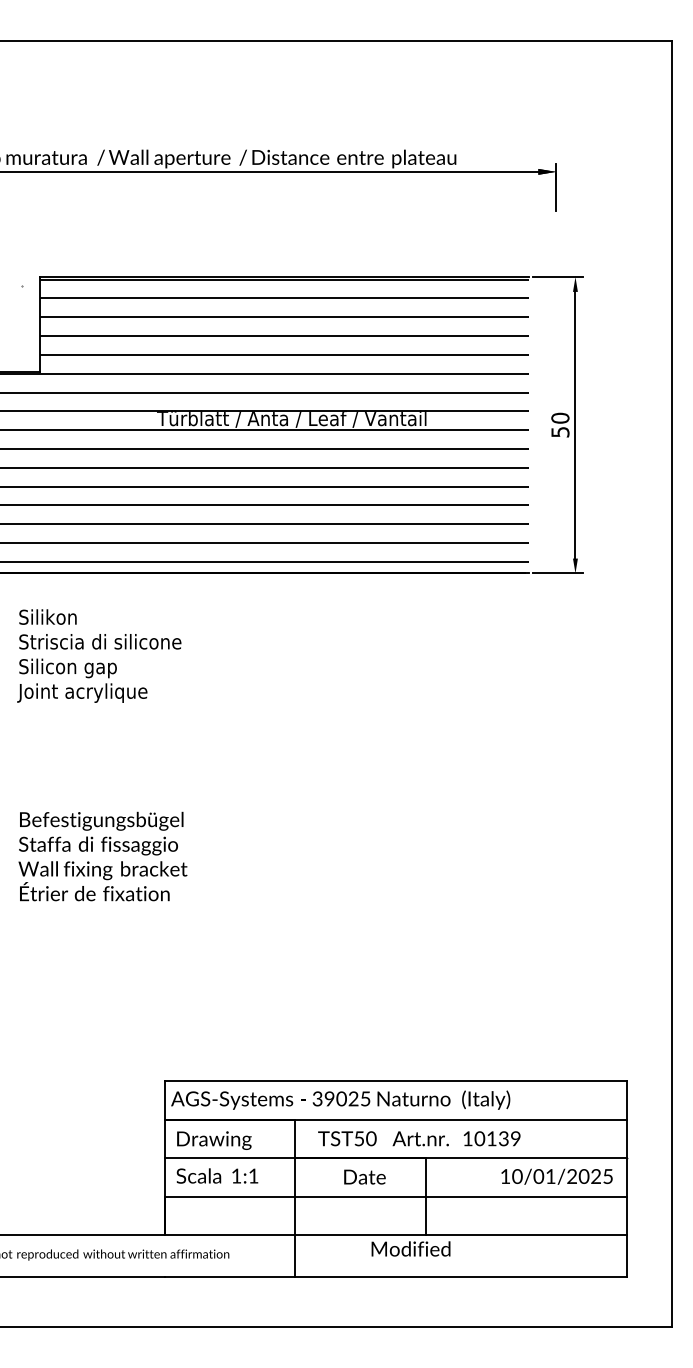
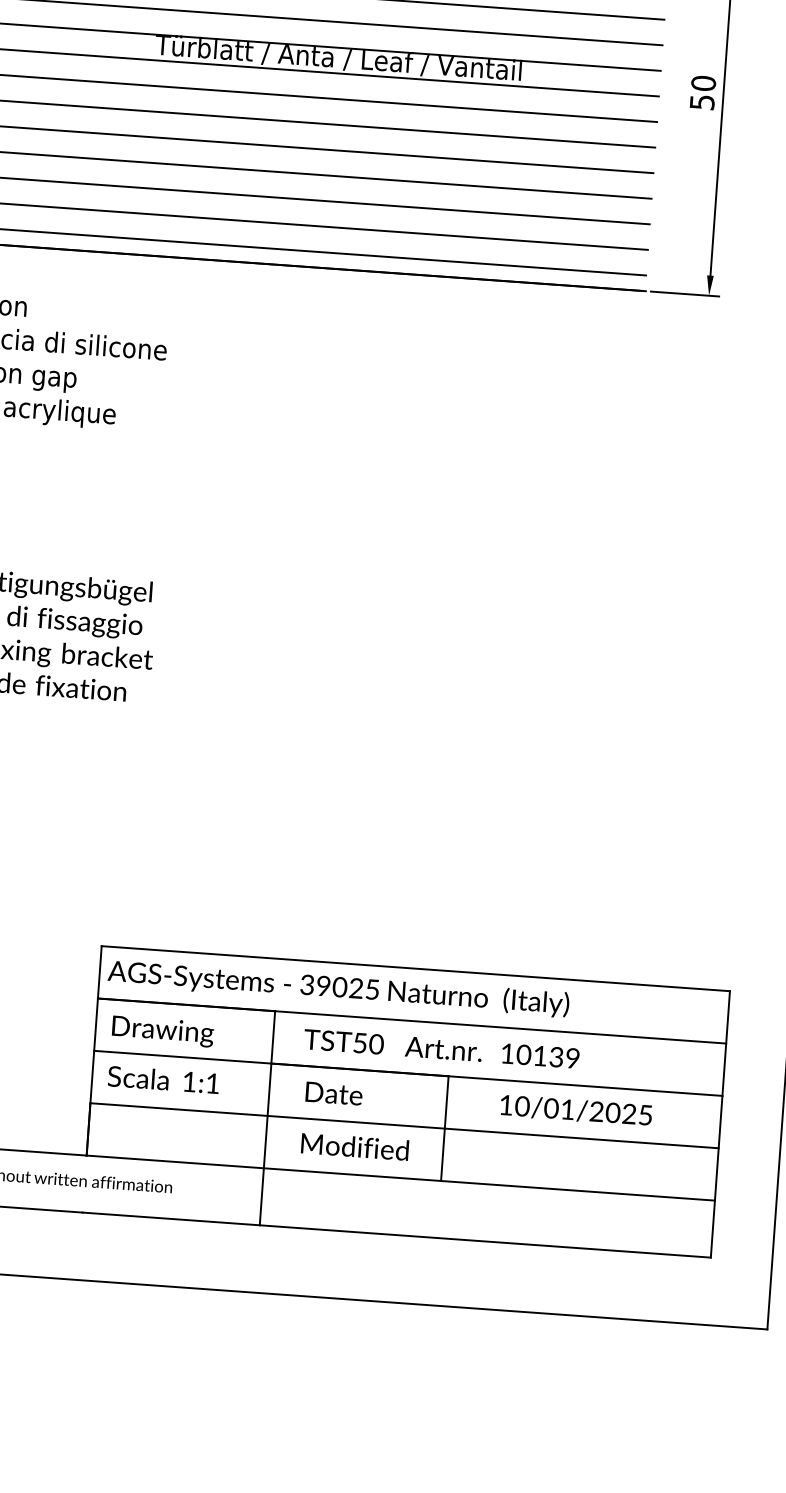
text: (364, 1176) -> (333, 1092), moved
text: (556, 1176) -> (575, 1110), moved
text: (410, 1248) -> (354, 1146), moved

